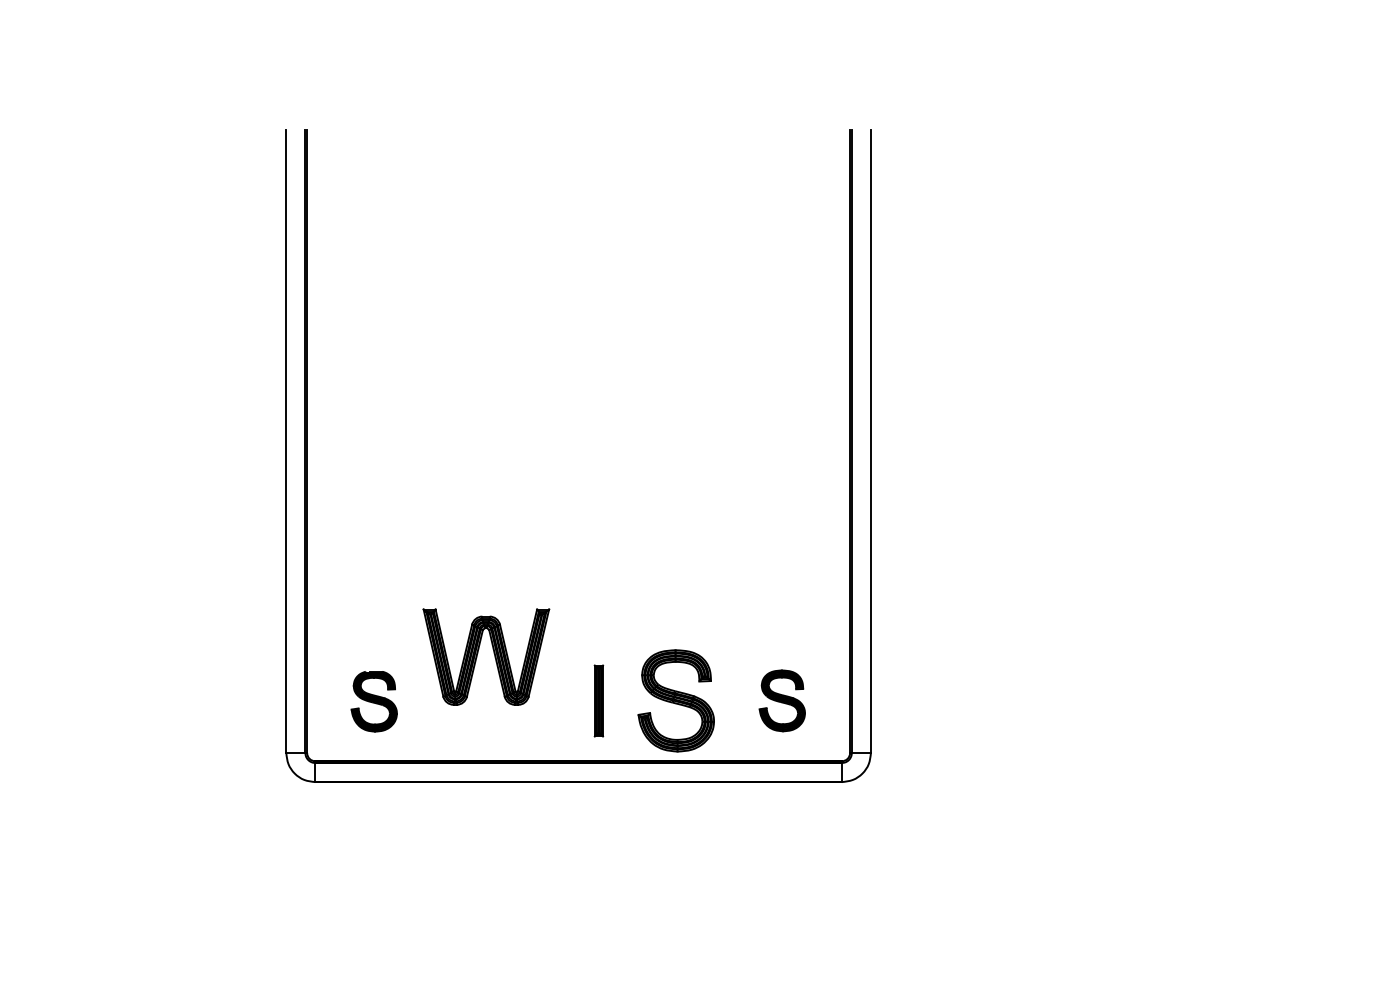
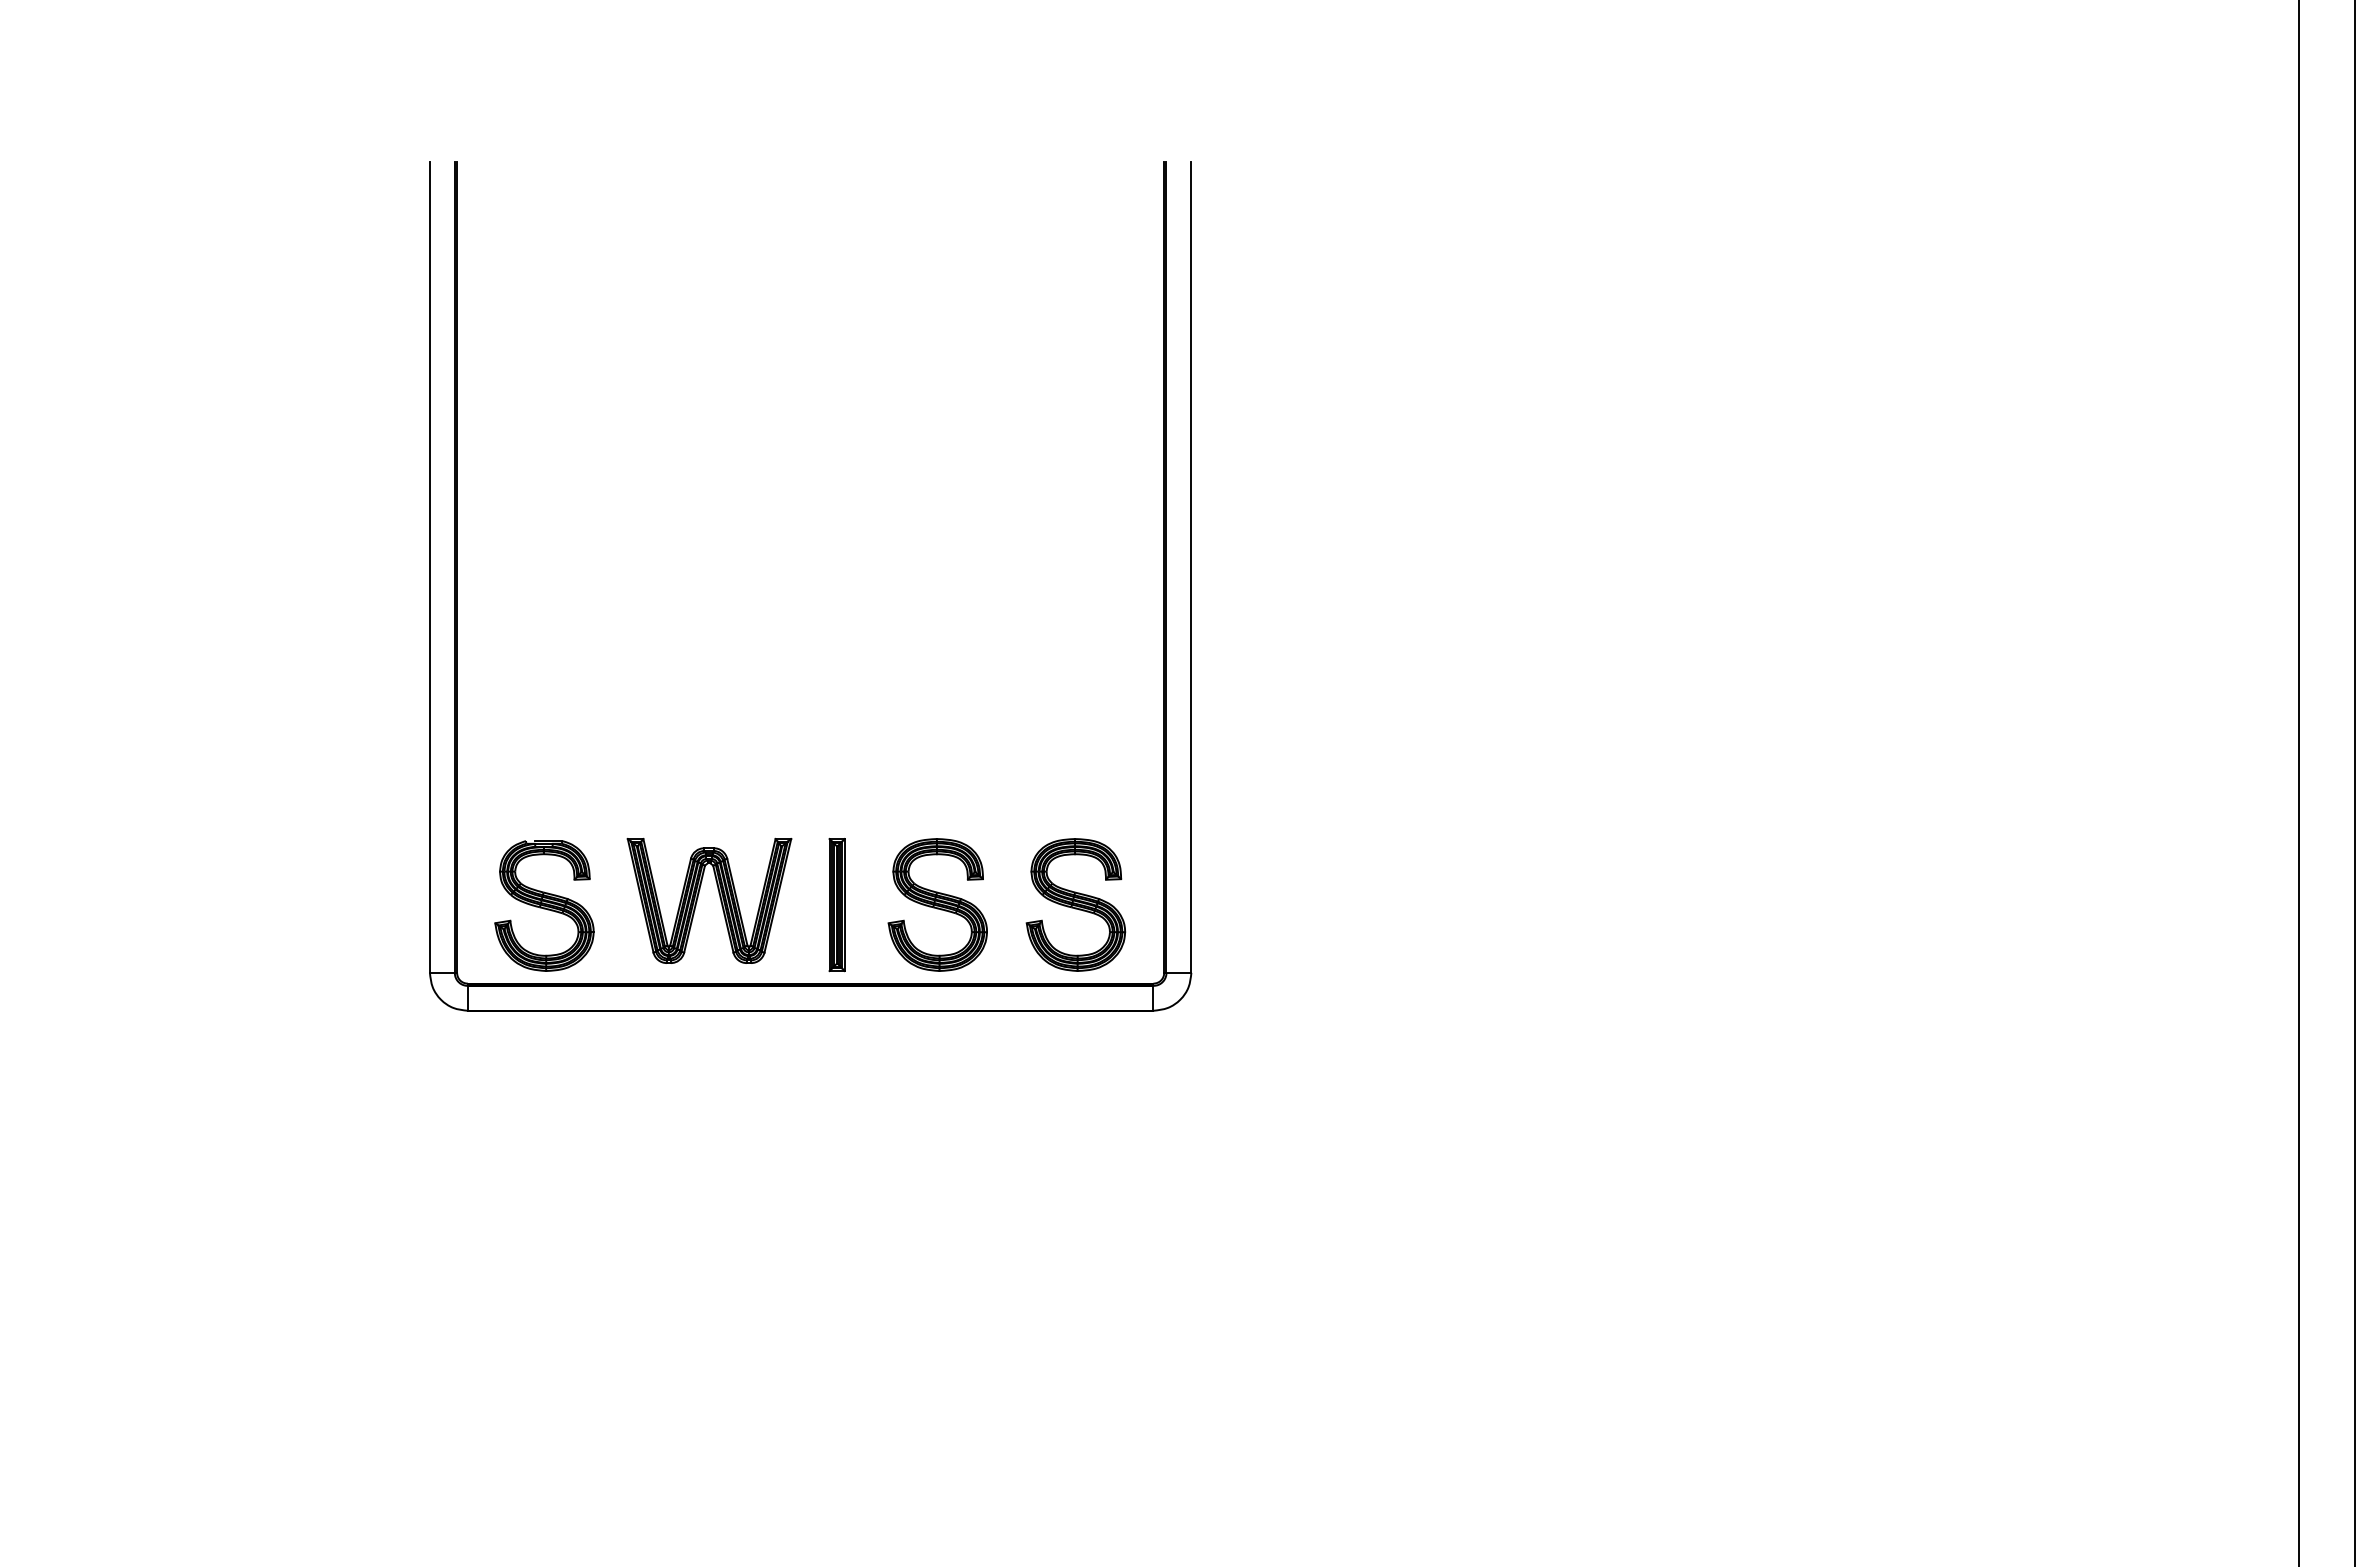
part: (494, 654) -> (719, 897), moved
part: (781, 700) -> (1075, 904), size x1.67
part: (374, 701) -> (544, 905), size x1.67
part: (598, 701) -> (836, 905), size x1.43

